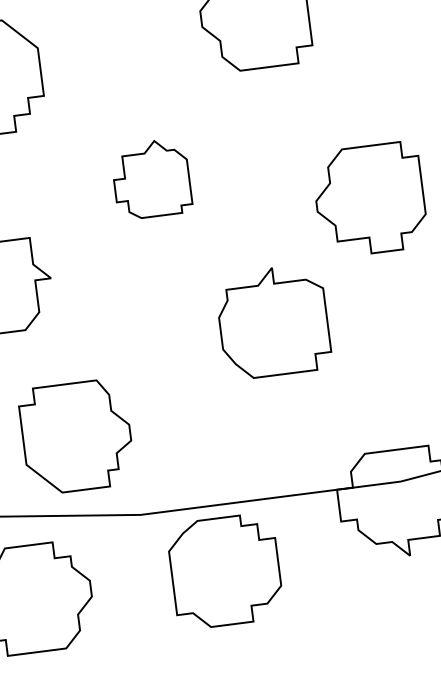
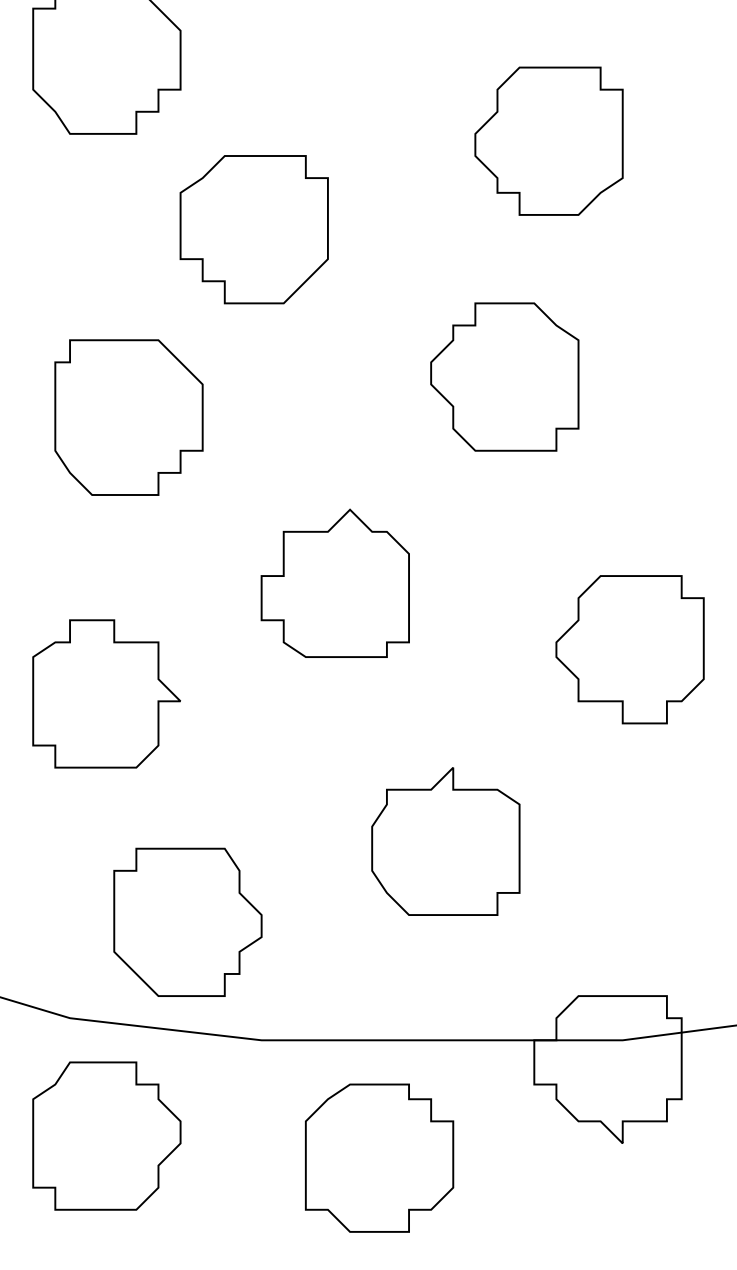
part: (150, 178) -> (334, 582), size x1.43
part: (273, 321) -> (445, 841), moved
part: (225, 570) -> (379, 1157), moved

